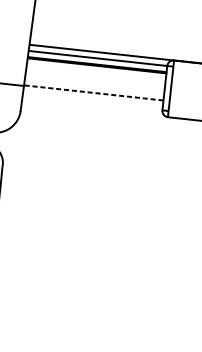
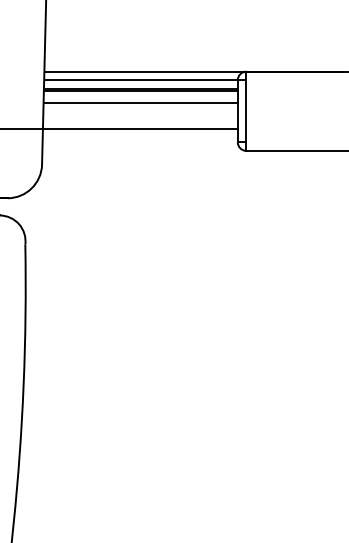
line: (95, 74) -> (140, 102), added
line: (94, 93) -> (141, 128), dashed -> solid

